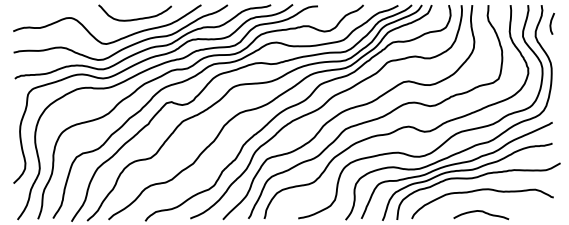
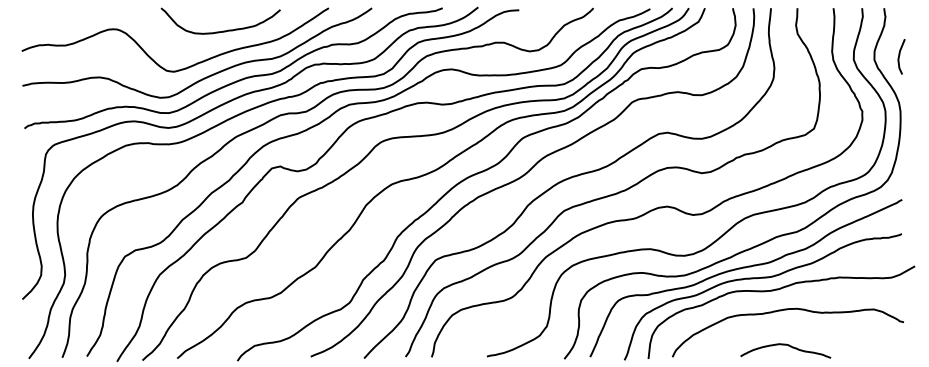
curve: (551, 23) -> (900, 56), moved

